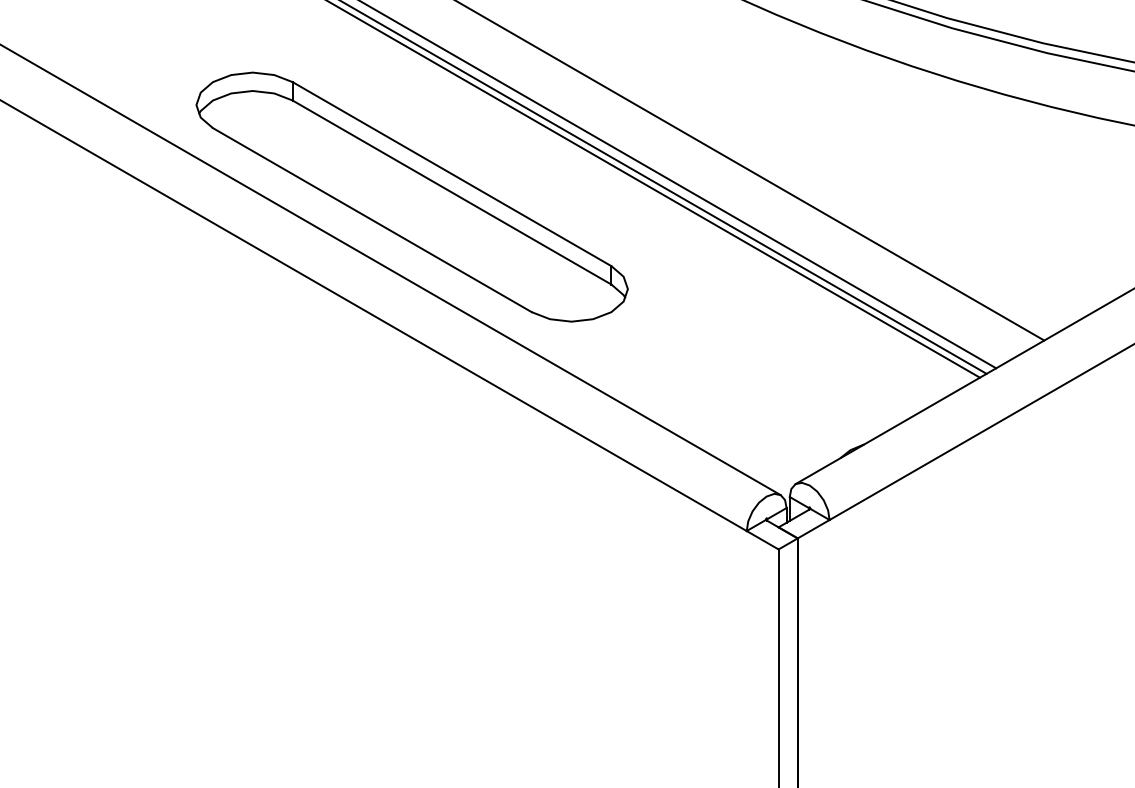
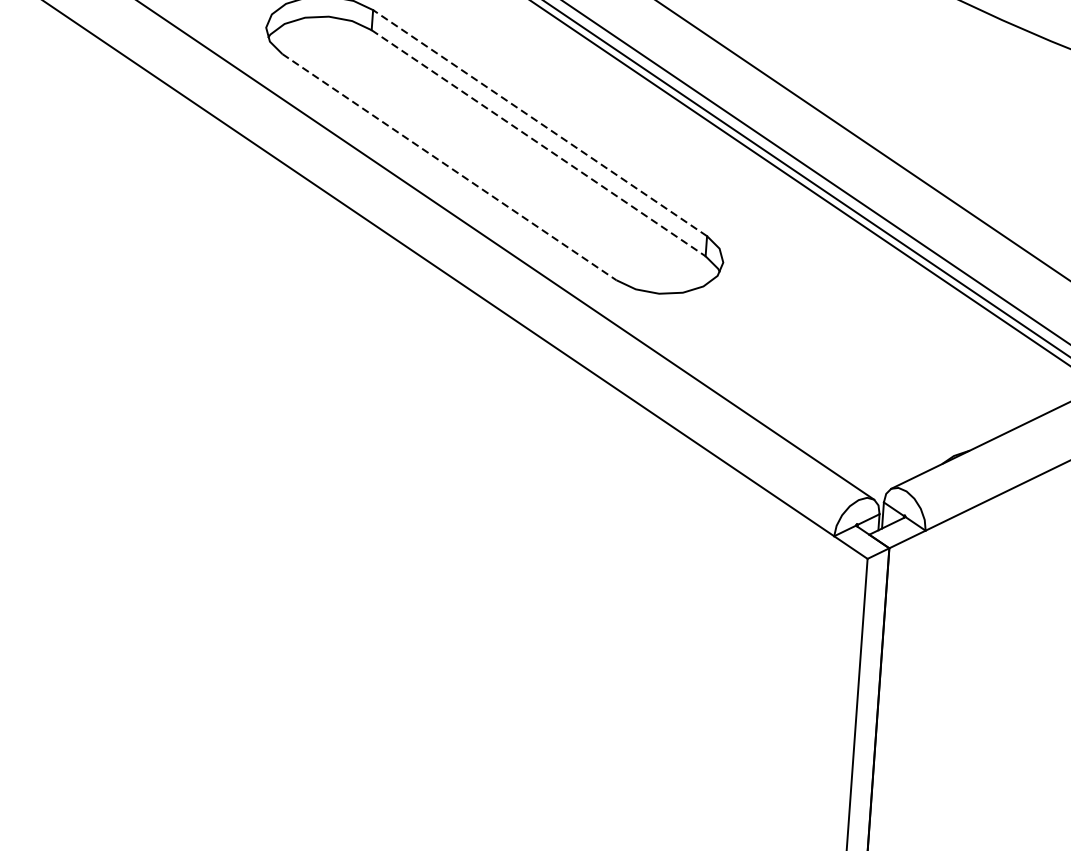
line: (451, 173) -> (539, 122), solid -> dashed
line: (452, 192) -> (539, 143), solid -> dashed
line: (372, 220) -> (449, 167), solid -> dashed

